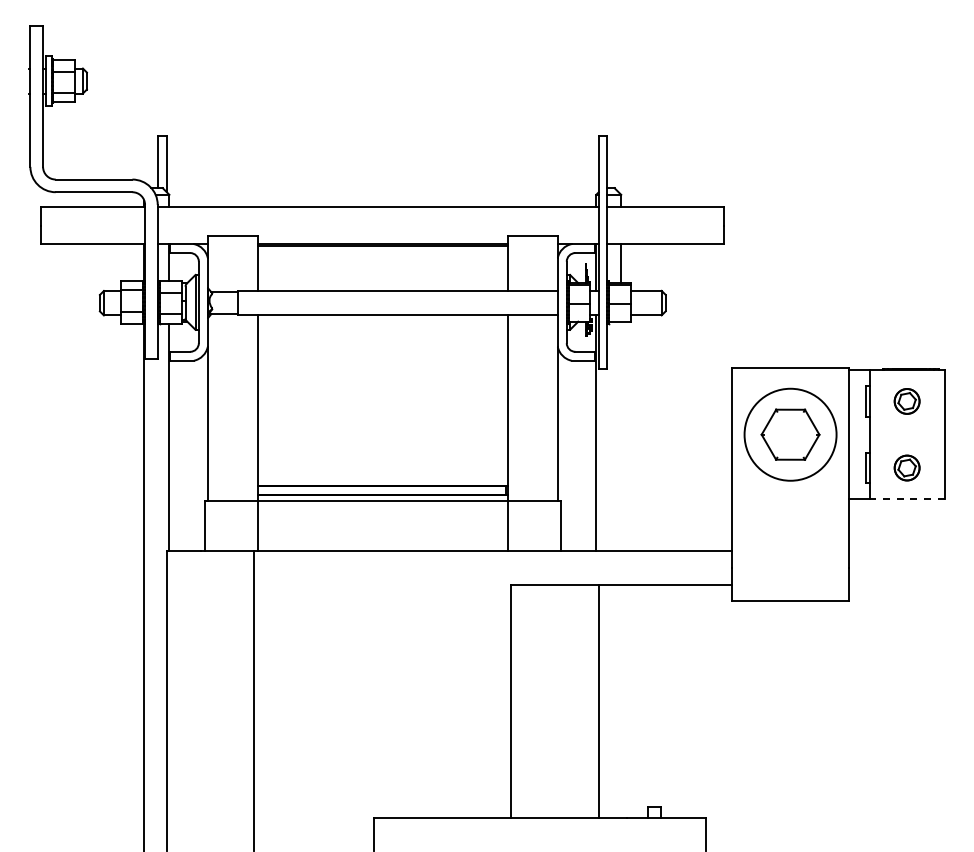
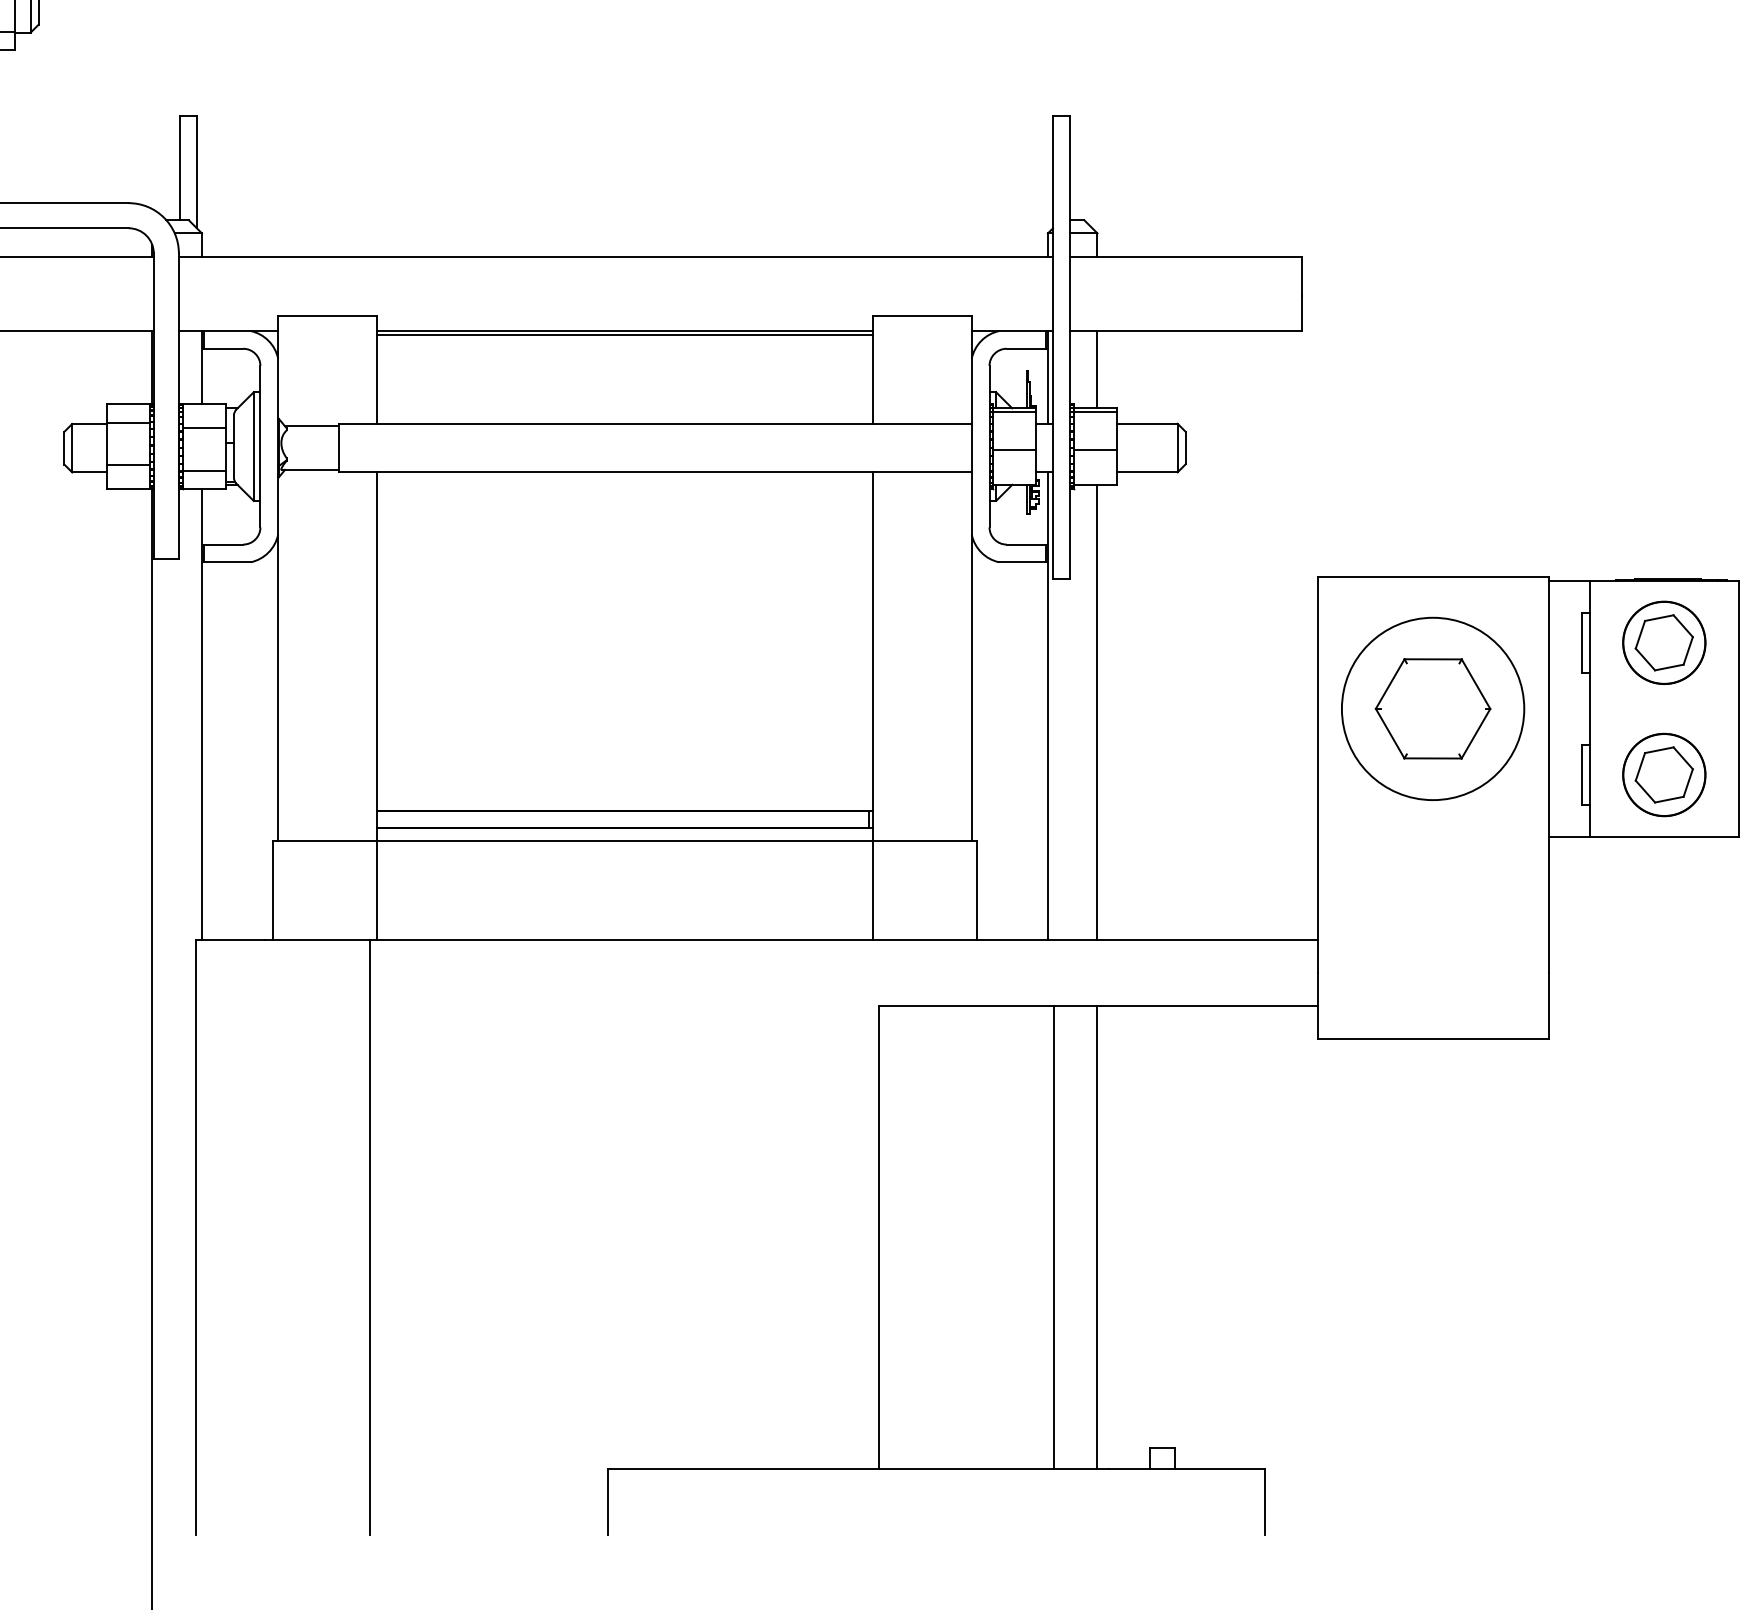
part: (906, 401) -> (1662, 643), size x1.67
line: (621, 436) -> (1098, 712), added
part: (906, 467) -> (1662, 773), size x1.67
line: (907, 499) -> (1664, 837), dashed -> solid
line: (621, 701) -> (1098, 1237), added

